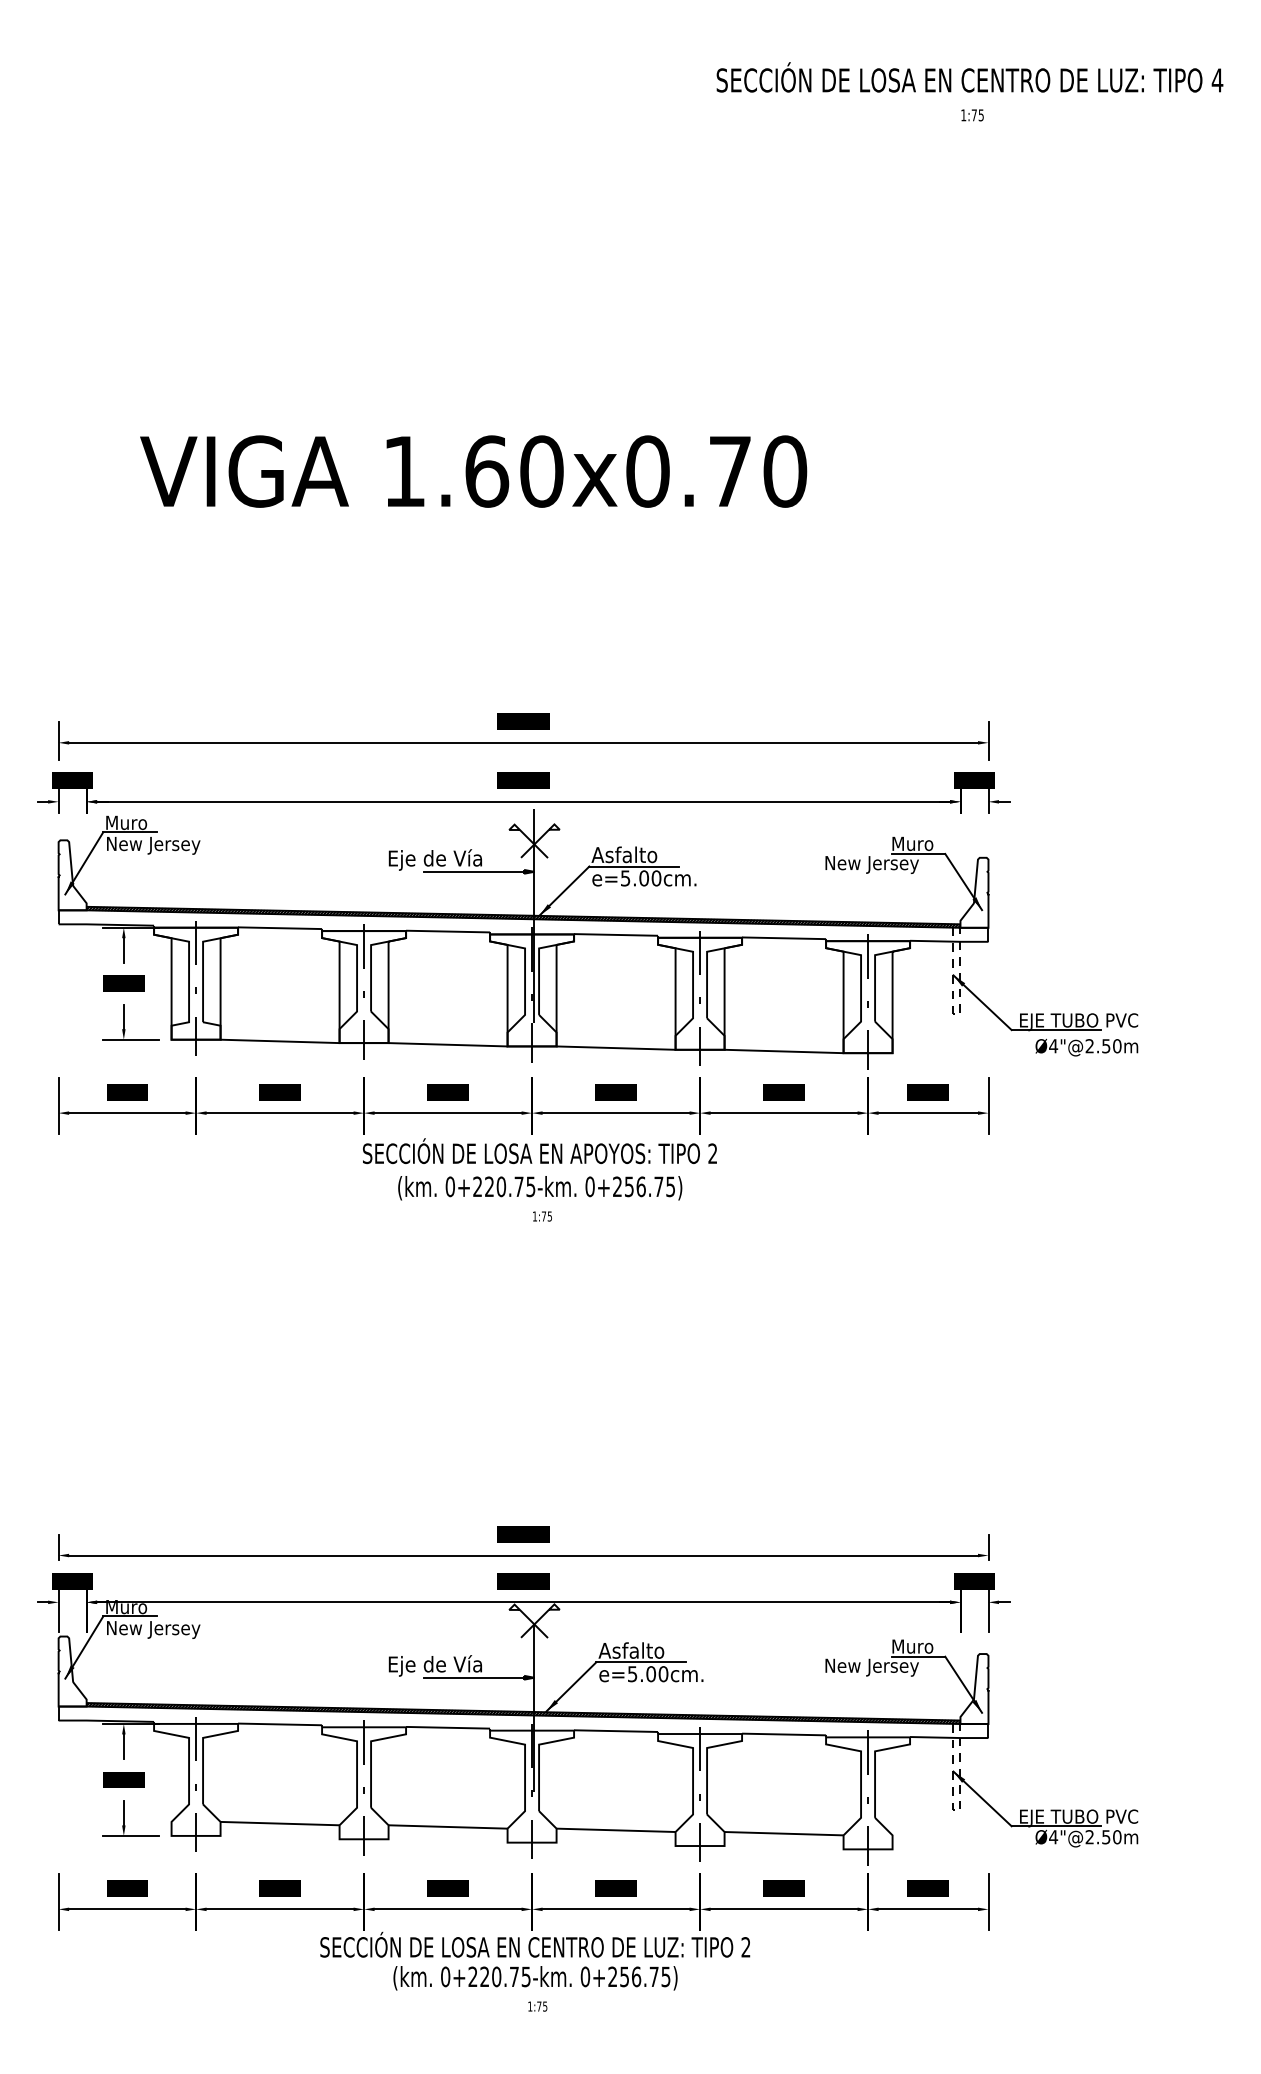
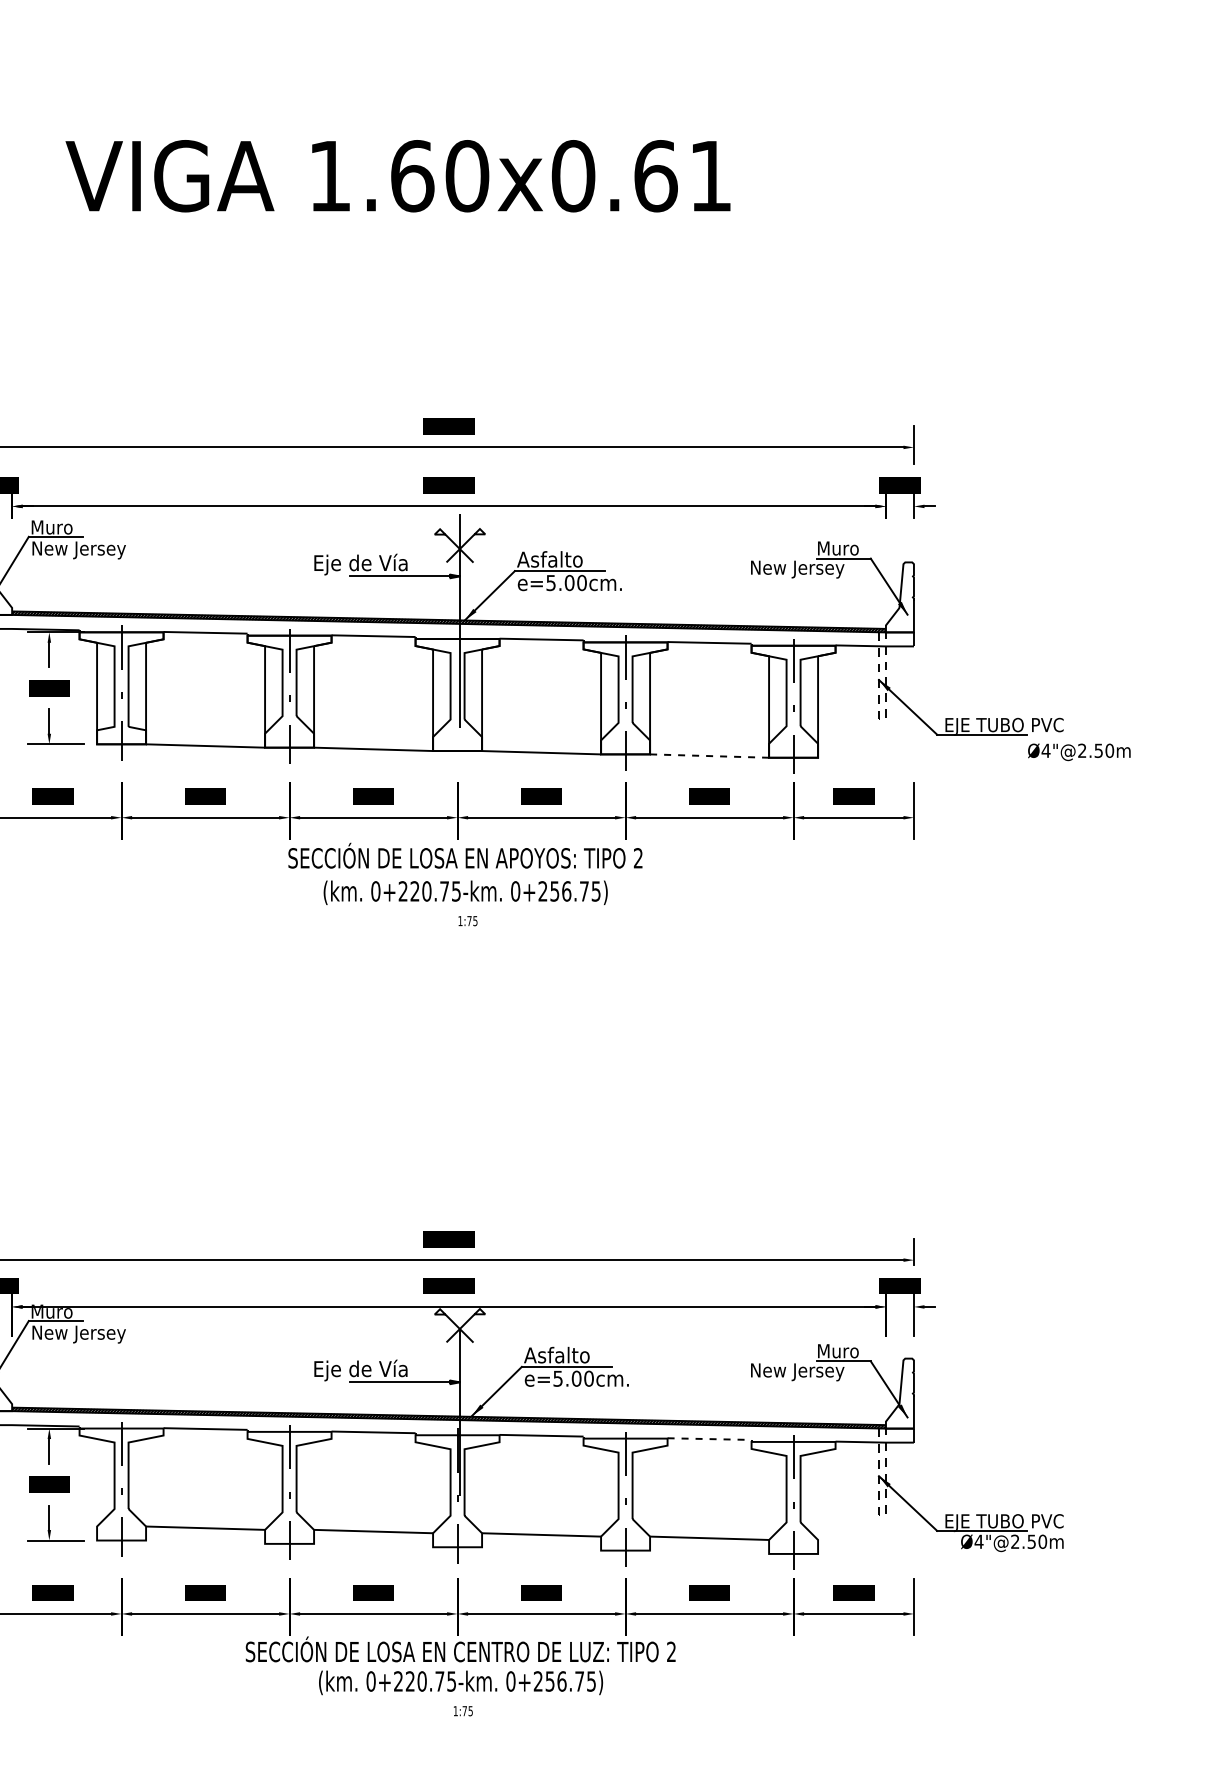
text: (758, 471) -> (684, 176), 1.60x0.70 -> 1.60x0.61
line: (532, 994) -> (458, 699), removed
text: (1086, 1047) -> (1079, 752), moved
line: (784, 1051) -> (710, 756), solid -> dashed
line: (783, 1734) -> (709, 1439), solid -> dashed

